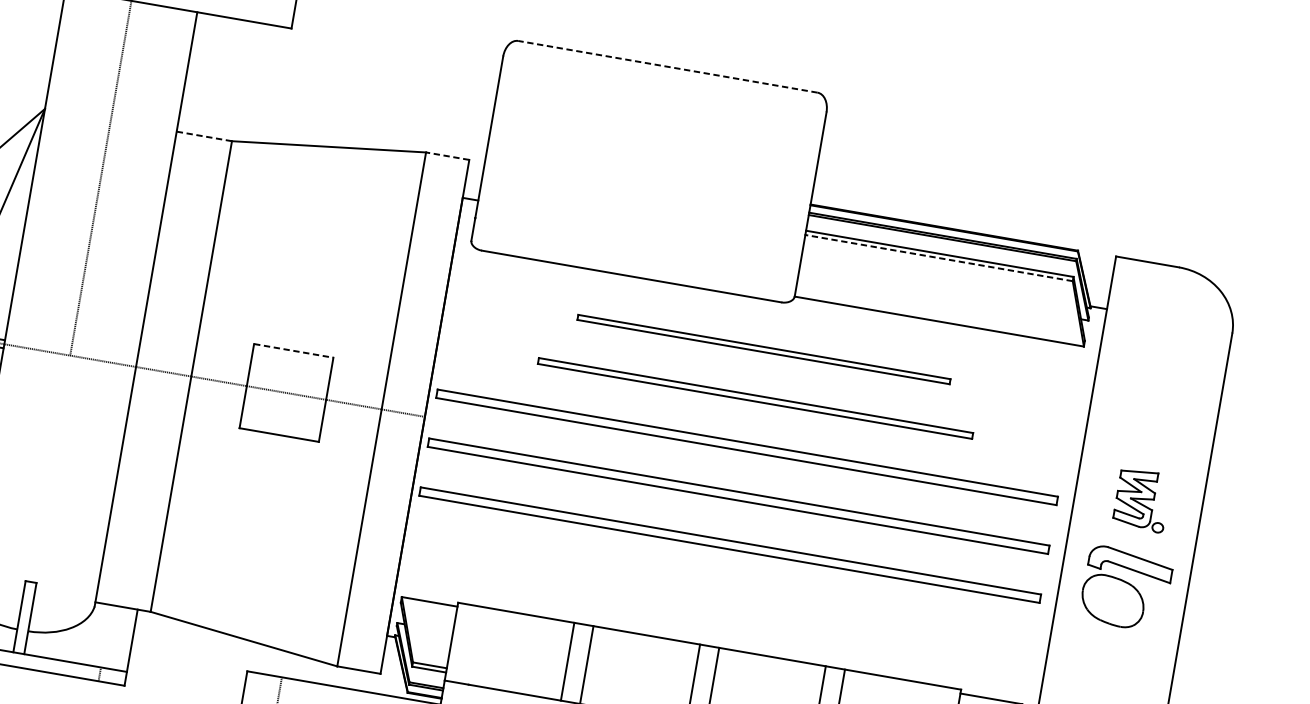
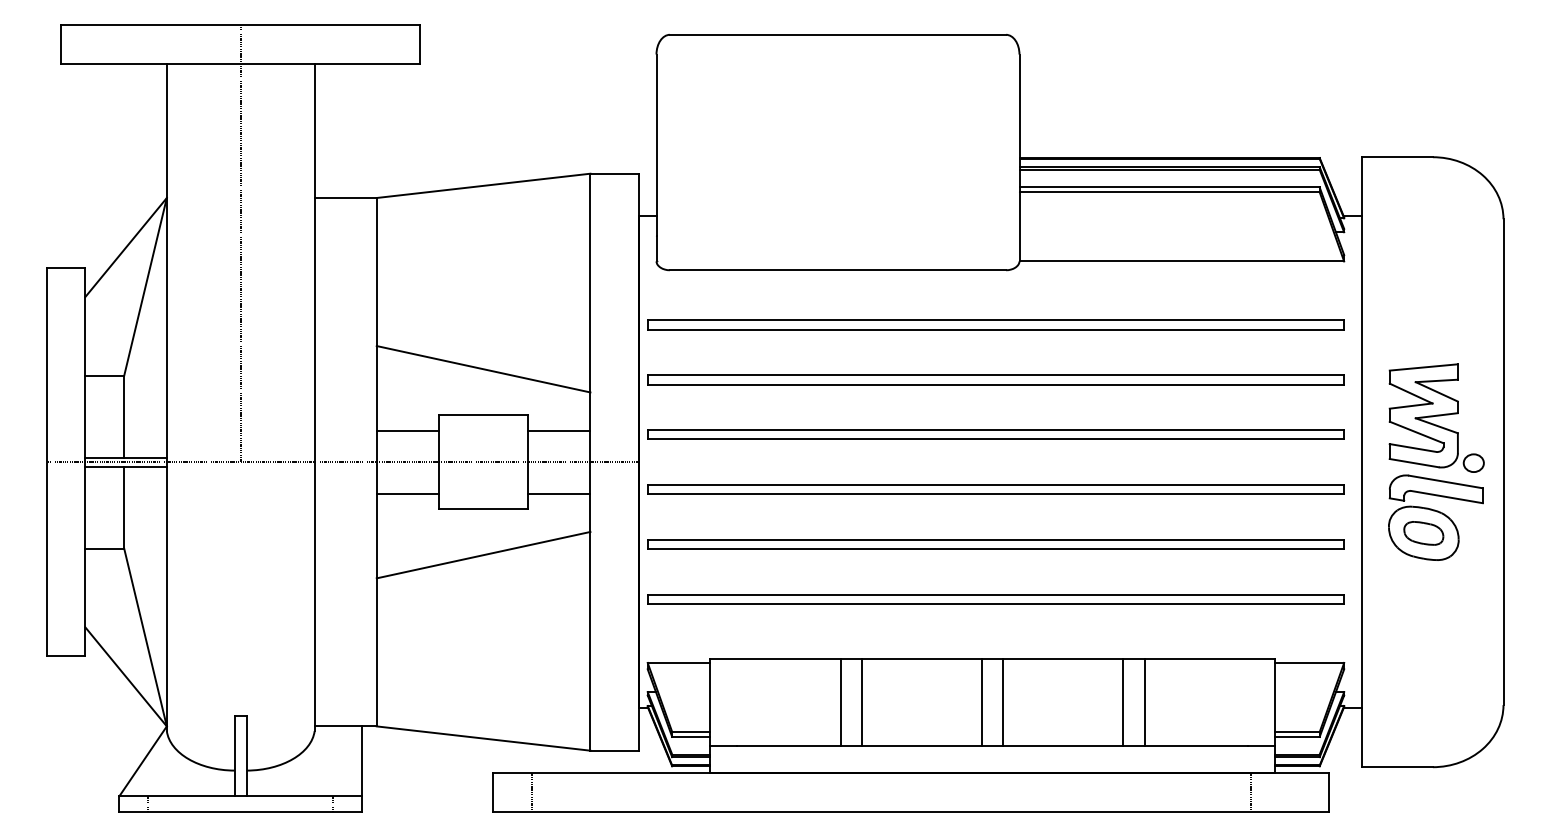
line: (667, 66) -> (837, 34), dashed -> solid
line: (204, 136) -> (345, 198), dashed -> solid
line: (447, 155) -> (614, 173), dashed -> solid
line: (938, 258) -> (1169, 192), dashed -> solid
line: (300, 310) -> (483, 369), added
part: (763, 349) -> (995, 324), size x1.67
line: (293, 350) -> (483, 414), dashed -> solid
line: (223, 353) -> (407, 430), added
line: (358, 376) -> (559, 430), added
part: (755, 398) -> (995, 379), size x1.43
line: (213, 409) -> (407, 493), added
line: (349, 432) -> (559, 493), added
line: (272, 475) -> (483, 554), added
part: (1142, 499) -> (1436, 417), size x1.67
part: (721, 594) -> (995, 599), added
part: (1112, 601) -> (1423, 533), added

